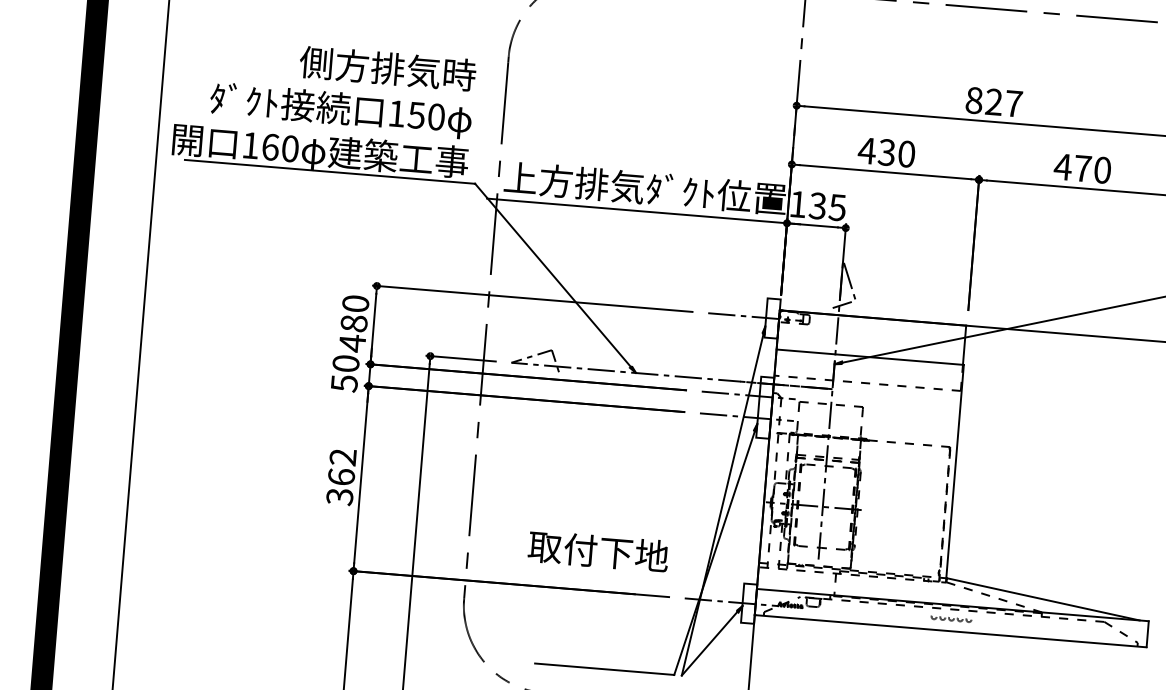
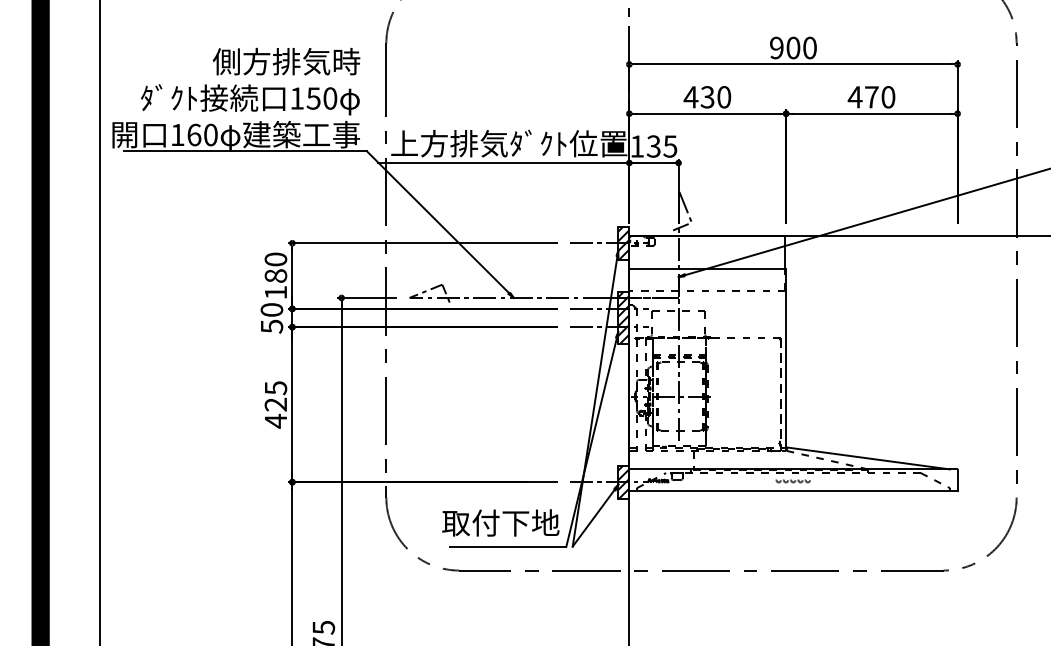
text: (994, 101) -> (793, 47), 827 -> 900
hatch: (772, 317) -> (623, 242), added
text: (352, 343) -> (275, 292), 480 -> 180
hatch: (764, 407) -> (623, 317), added
text: (341, 476) -> (275, 404), 362 -> 425
text: (598, 550) -> (500, 522), moved
hatch: (748, 602) -> (623, 481), added

